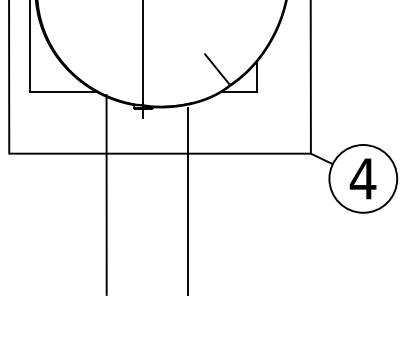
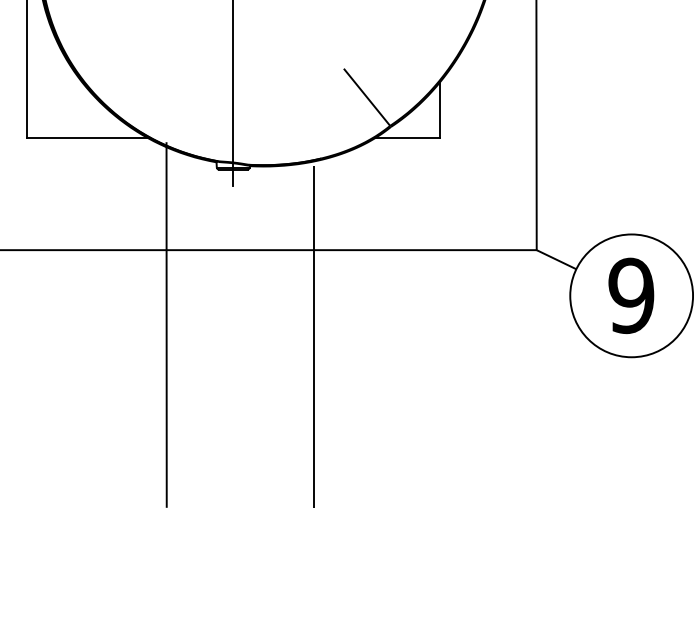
text: (362, 178) -> (630, 295), 4 -> 9

